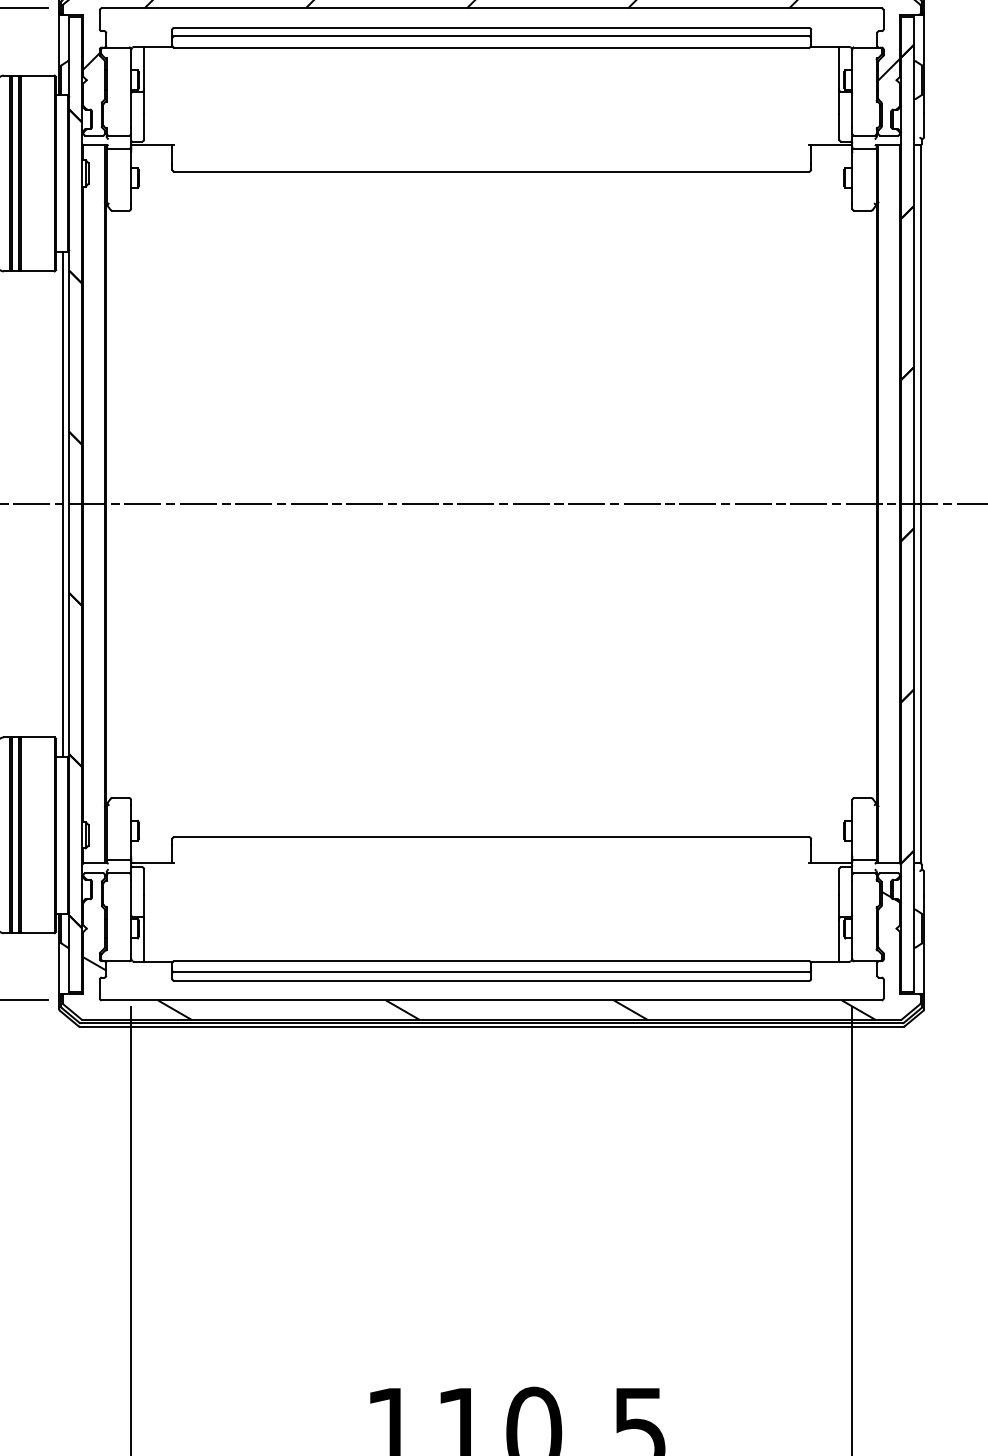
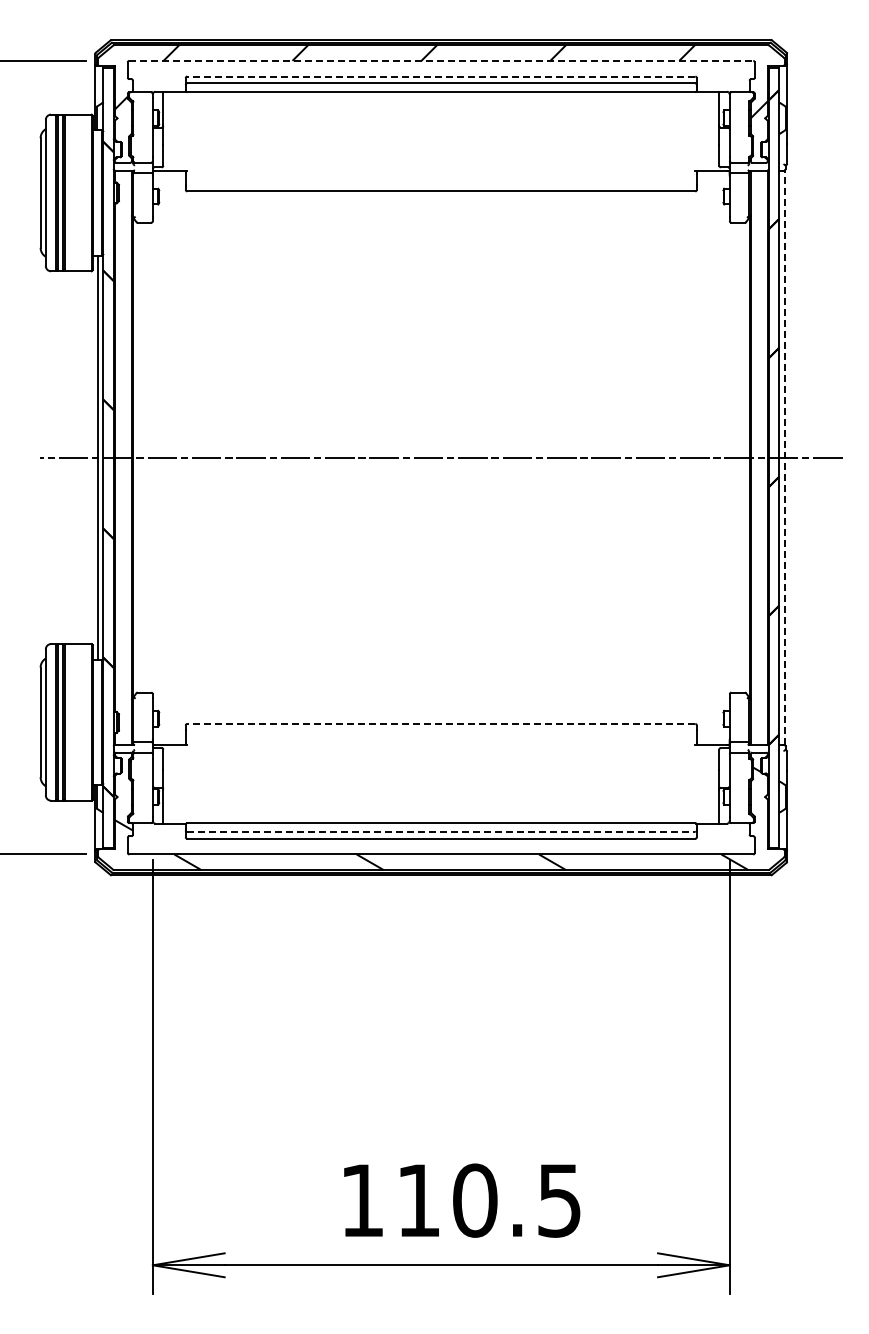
line: (491, 7) -> (441, 60), solid -> dashed
line: (491, 27) -> (441, 76), solid -> dashed
line: (920, 504) -> (784, 457), solid -> dashed
line: (491, 836) -> (441, 723), solid -> dashed
line: (491, 972) -> (441, 832), solid -> dashed

